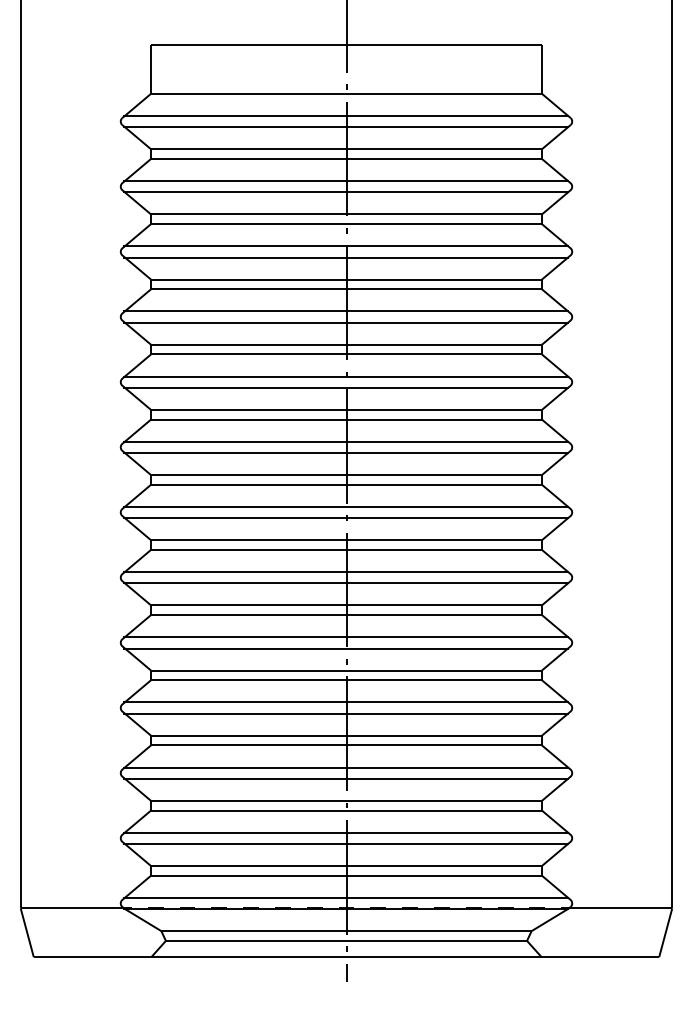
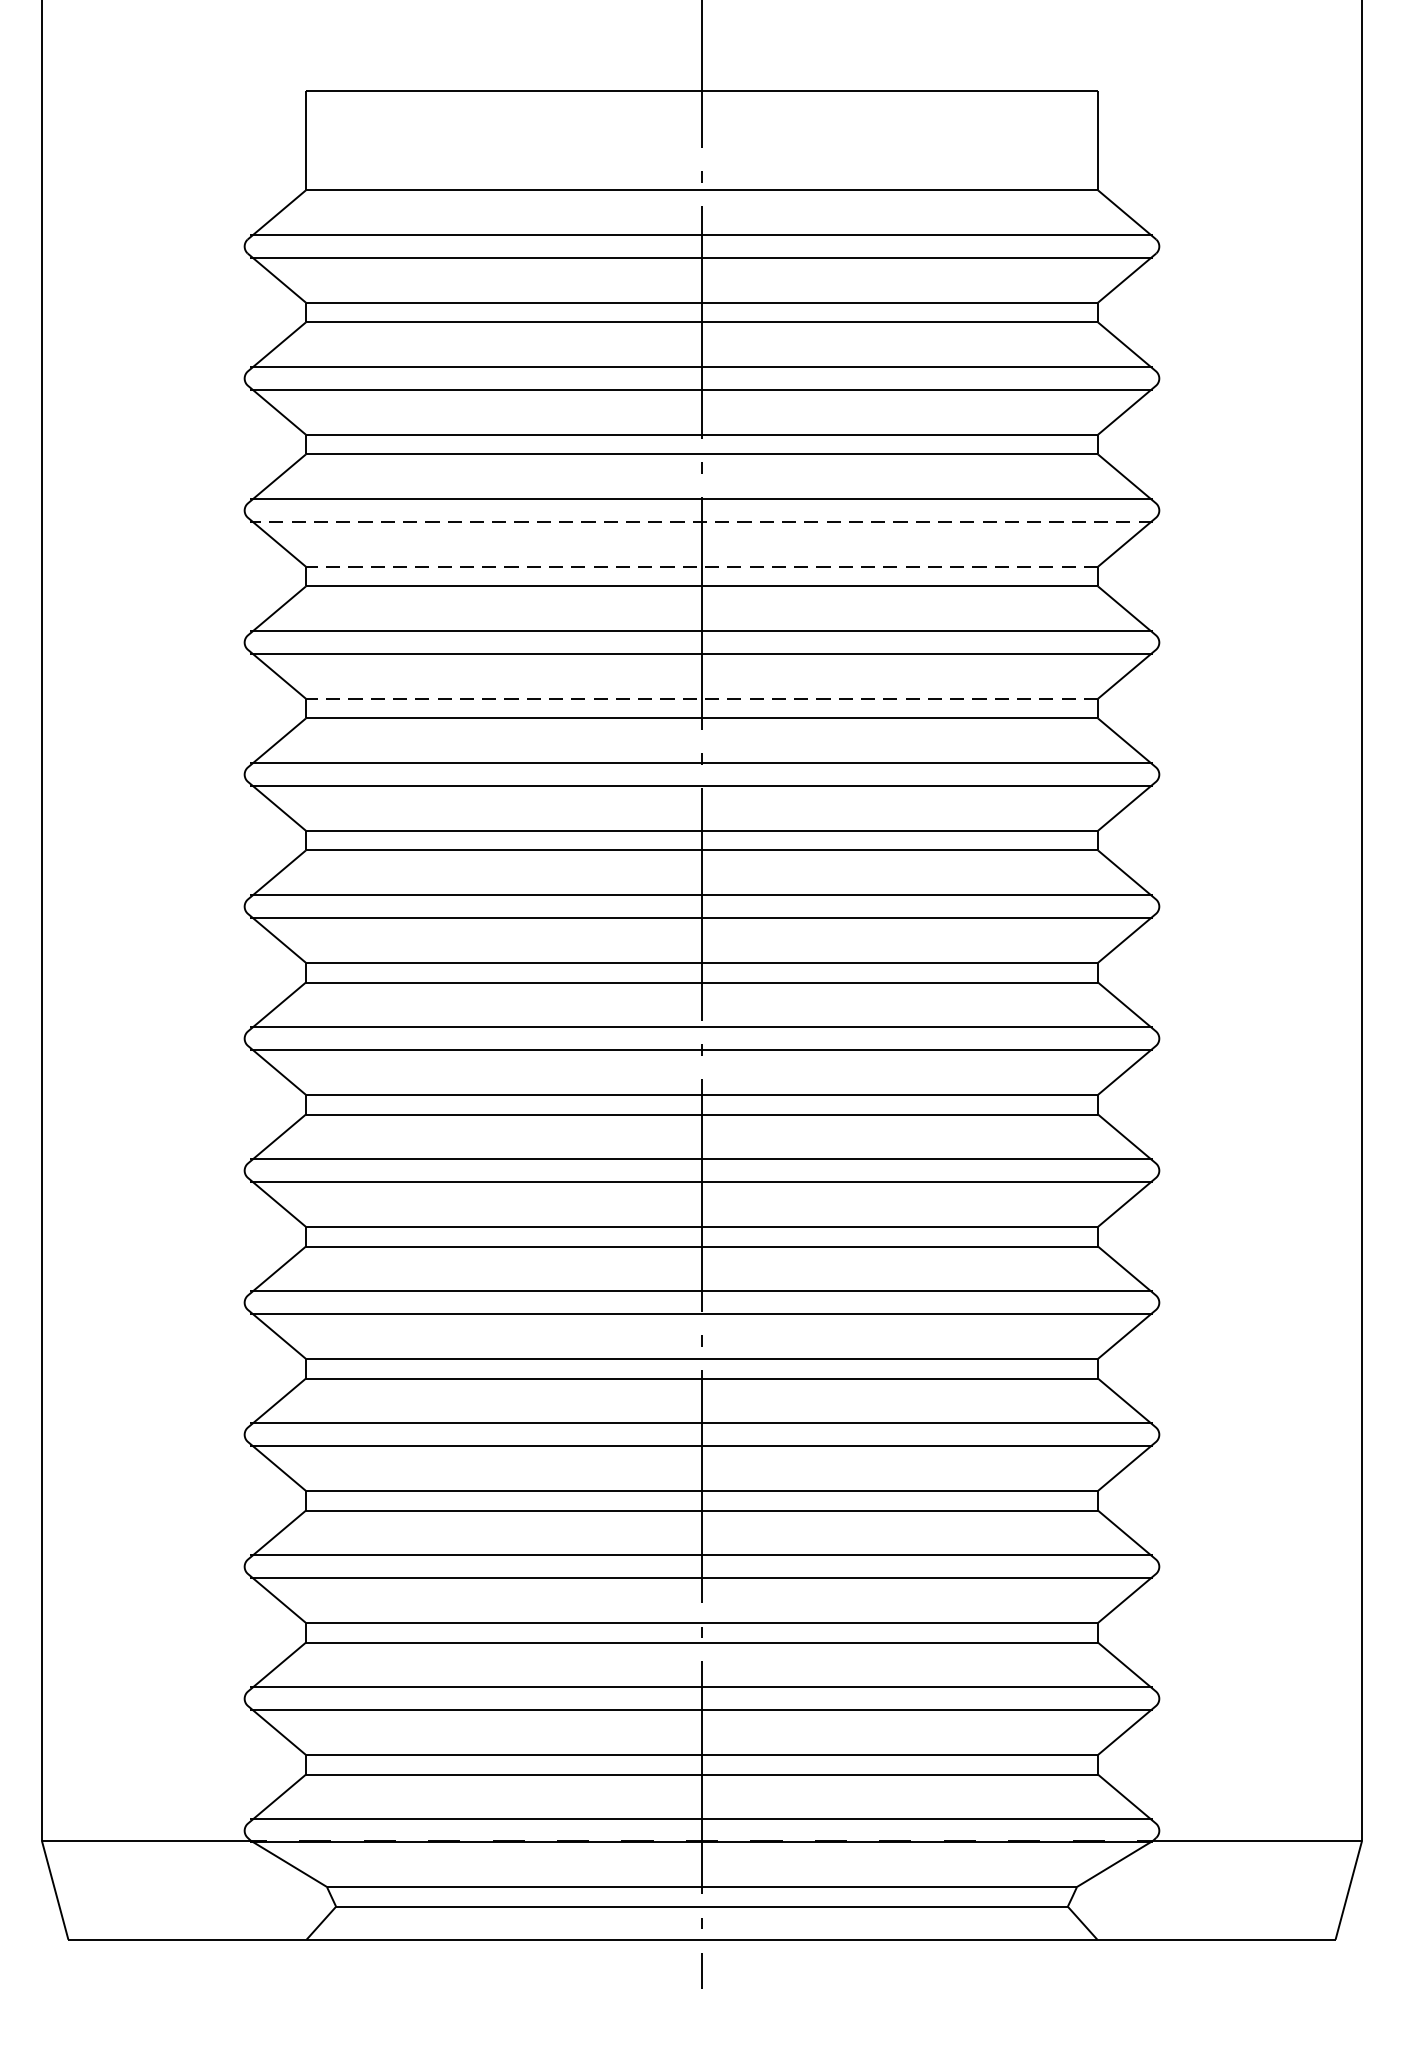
line: (346, 257) -> (702, 521), solid -> dashed
line: (345, 279) -> (699, 566), solid -> dashed
line: (345, 344) -> (699, 698), solid -> dashed

